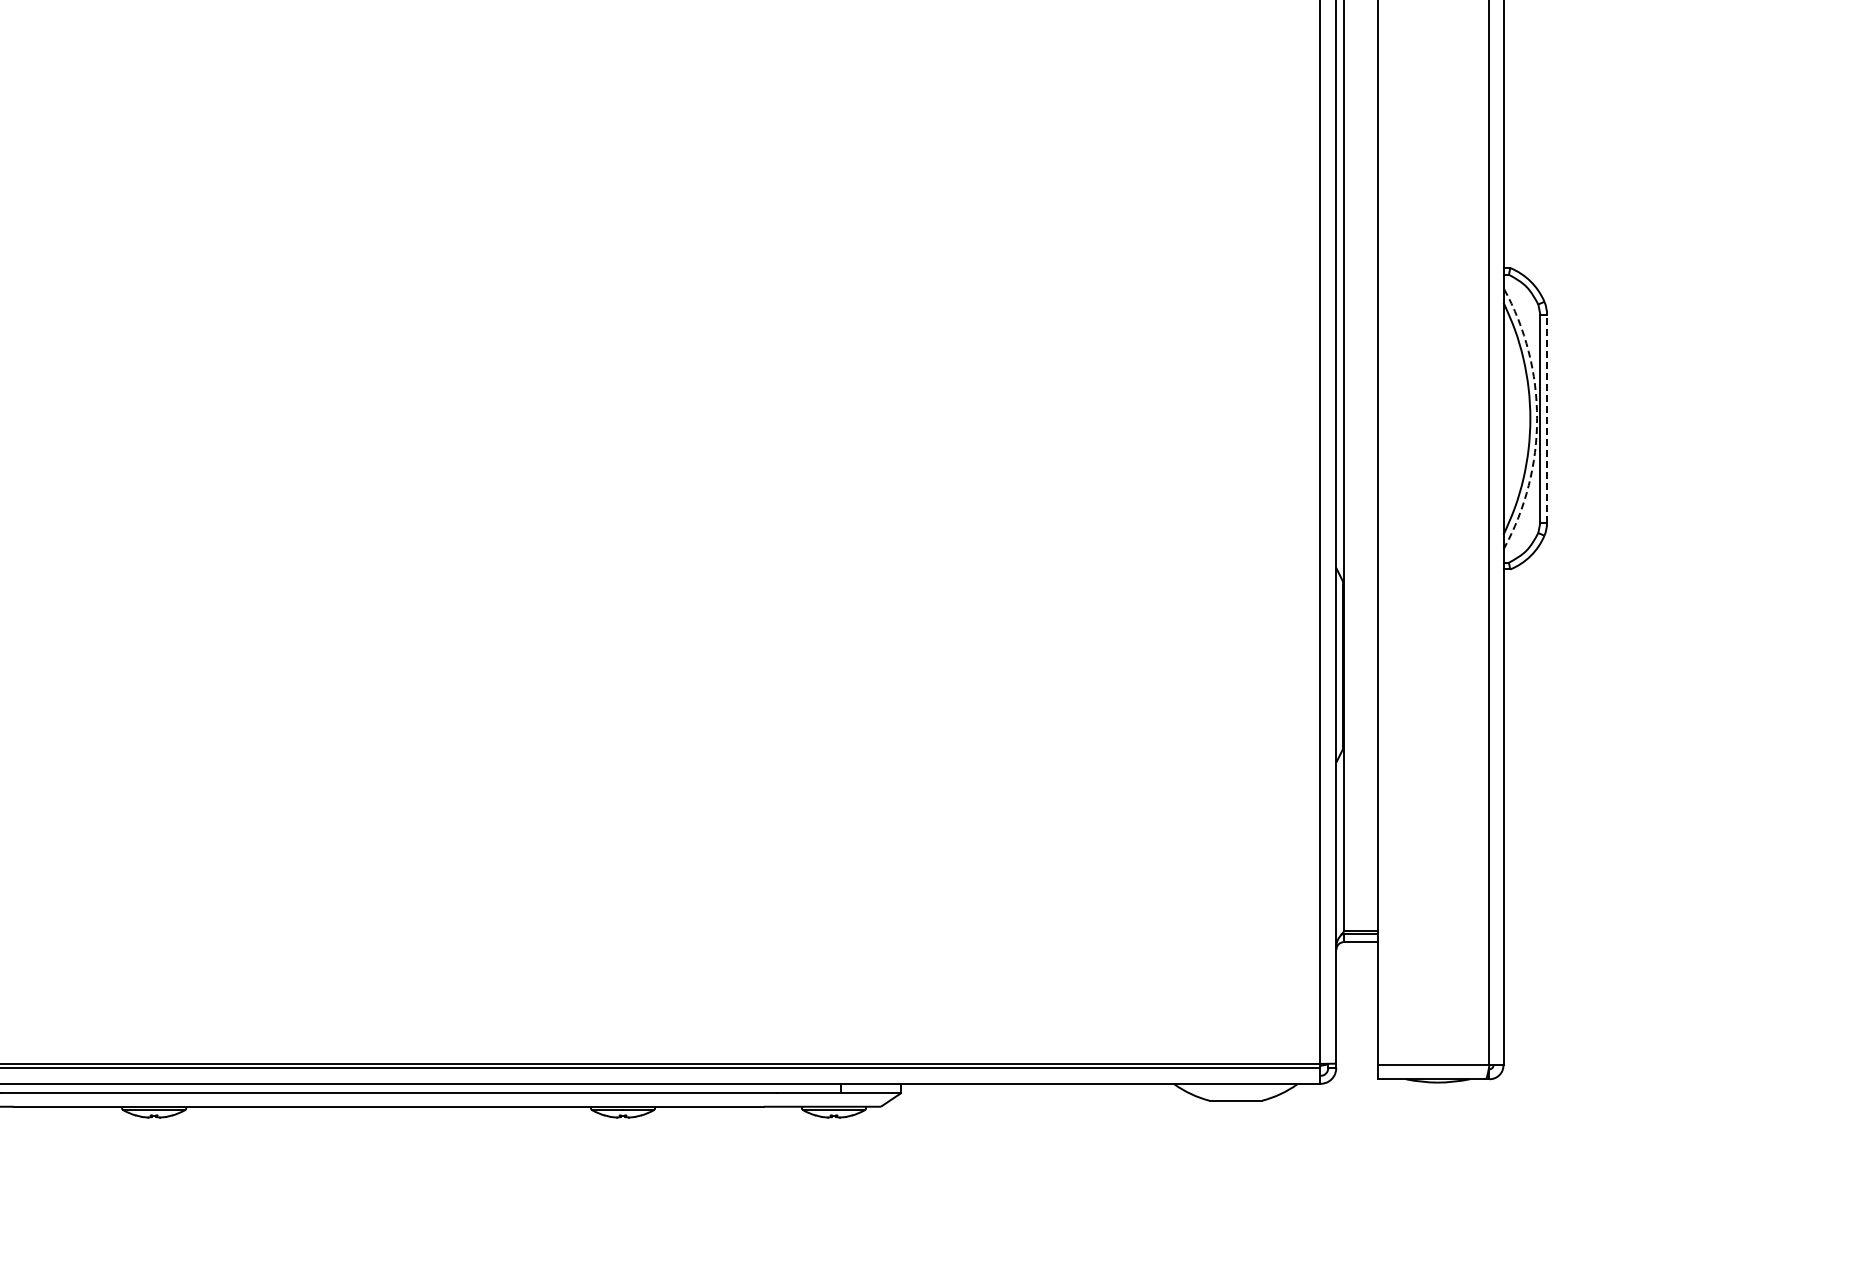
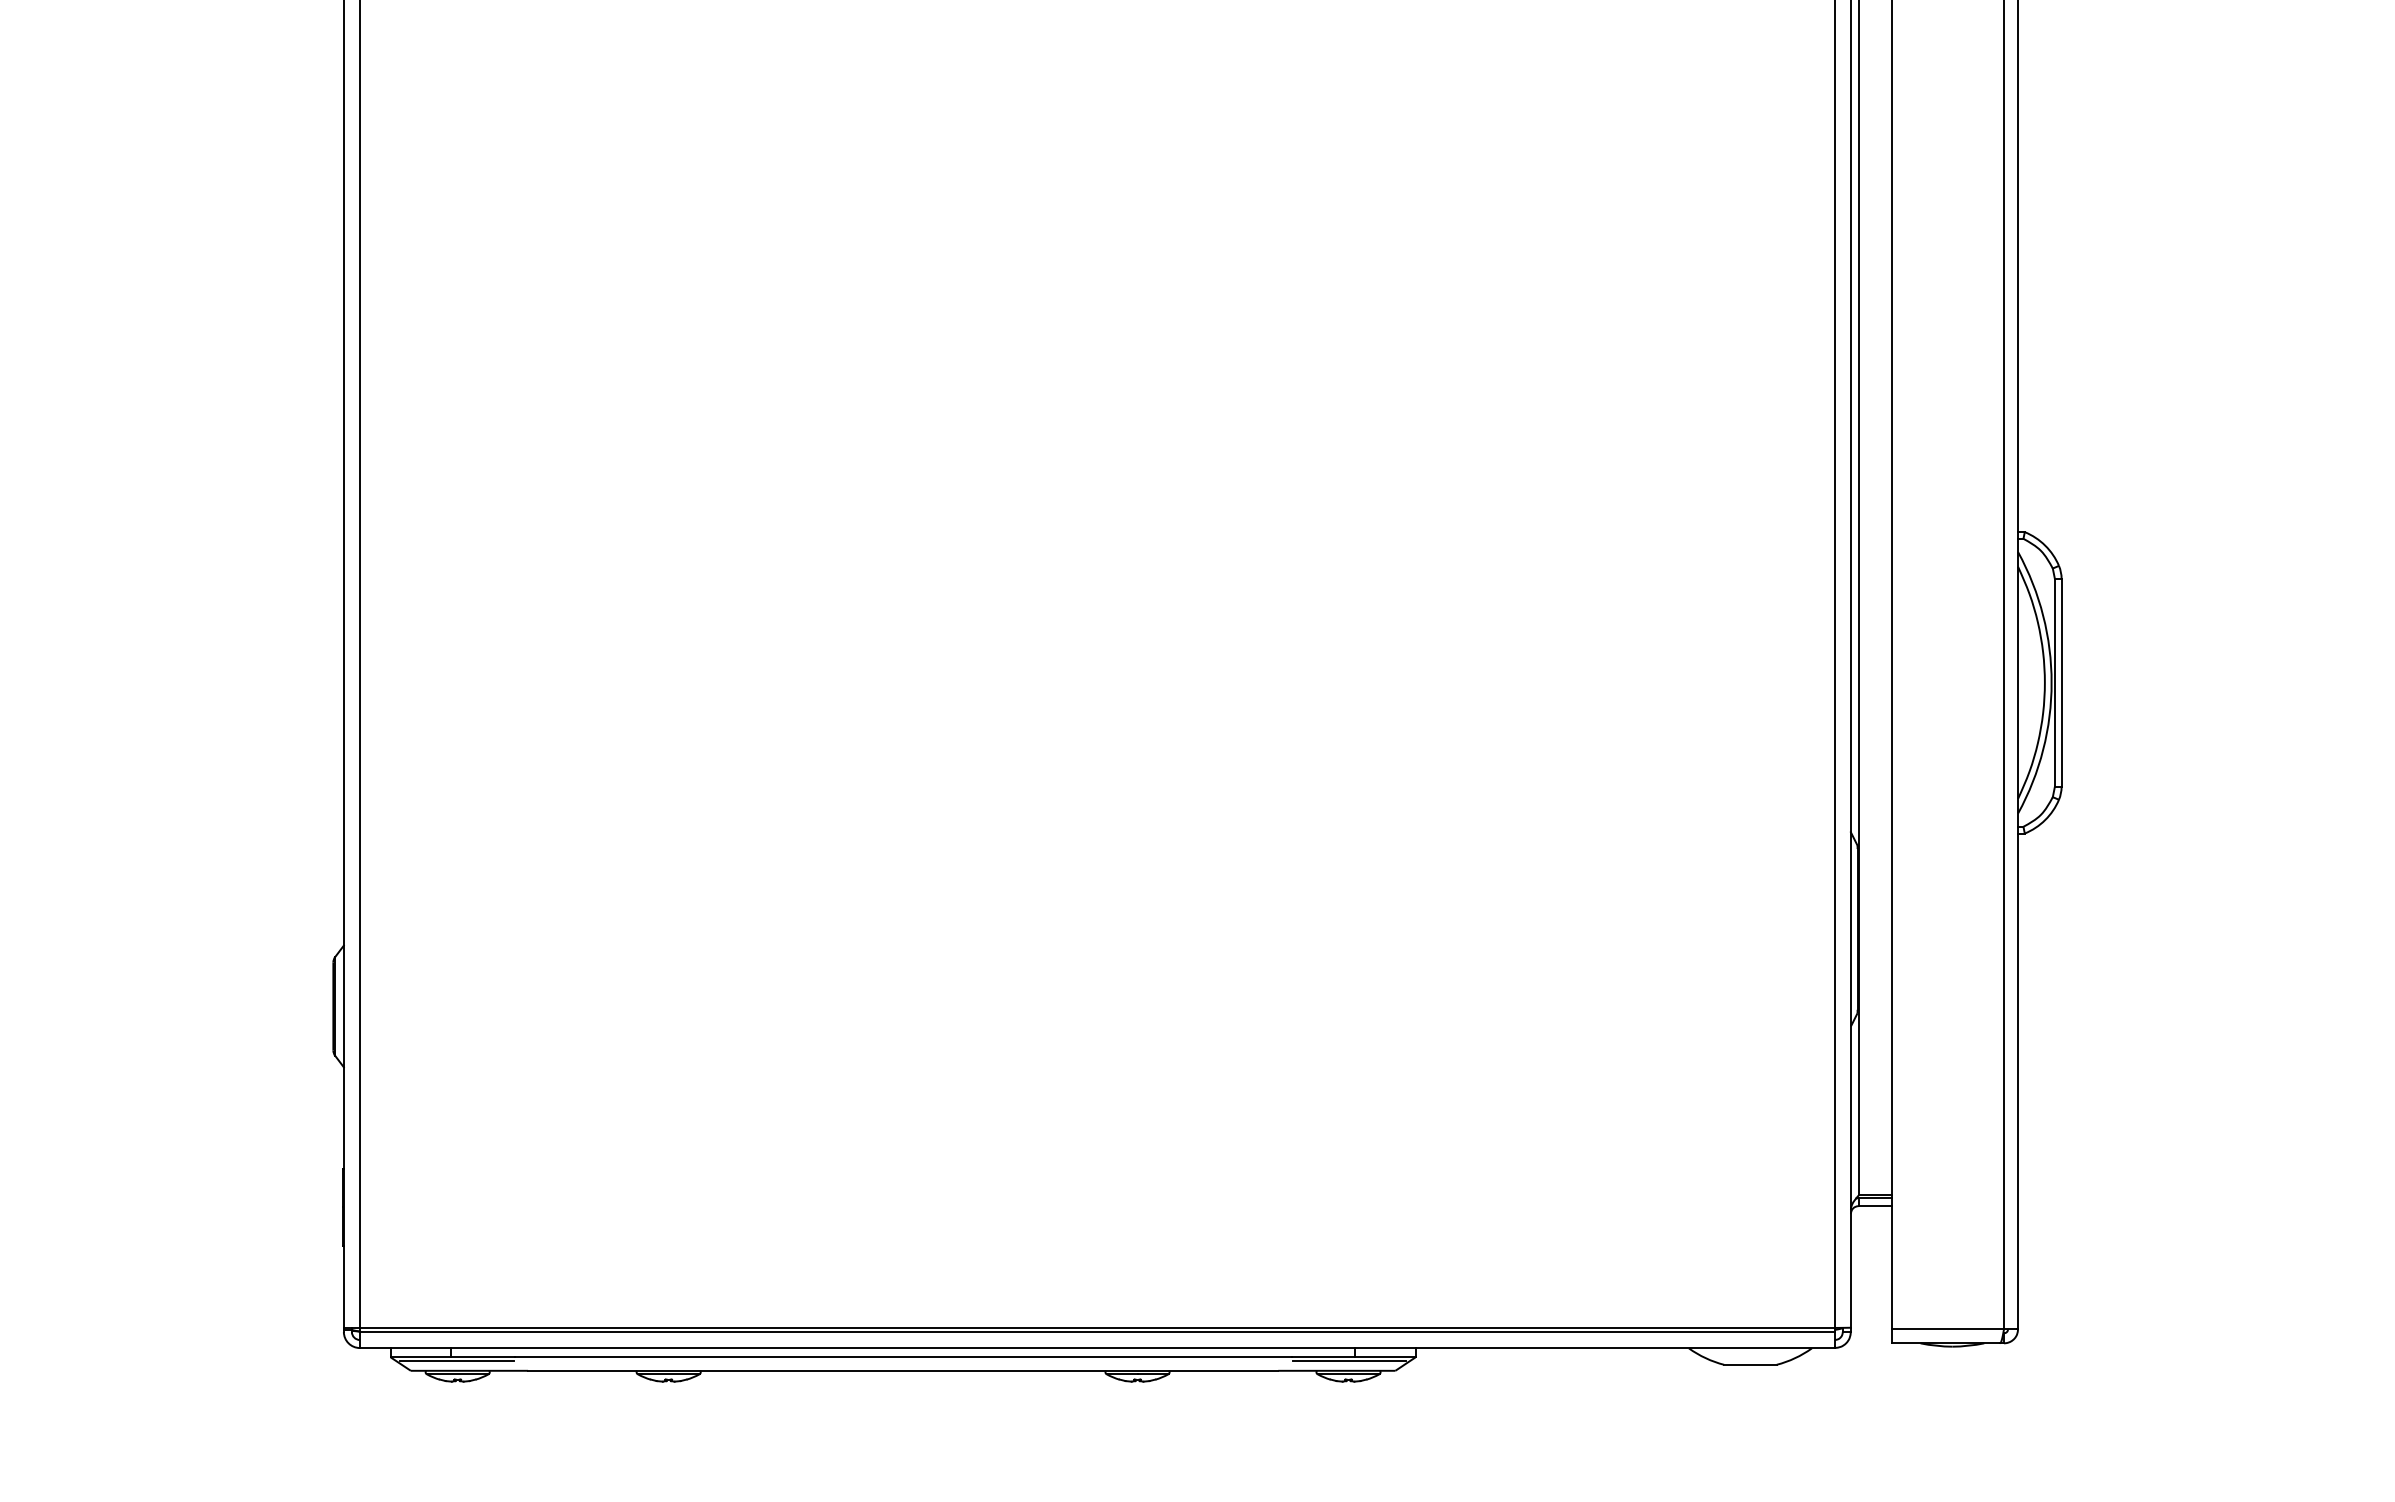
arc: (1536, 418) -> (2051, 682), dashed -> solid
line: (1546, 418) -> (2061, 682), dashed -> solid
line: (834, 1097) -> (1349, 1361), added

